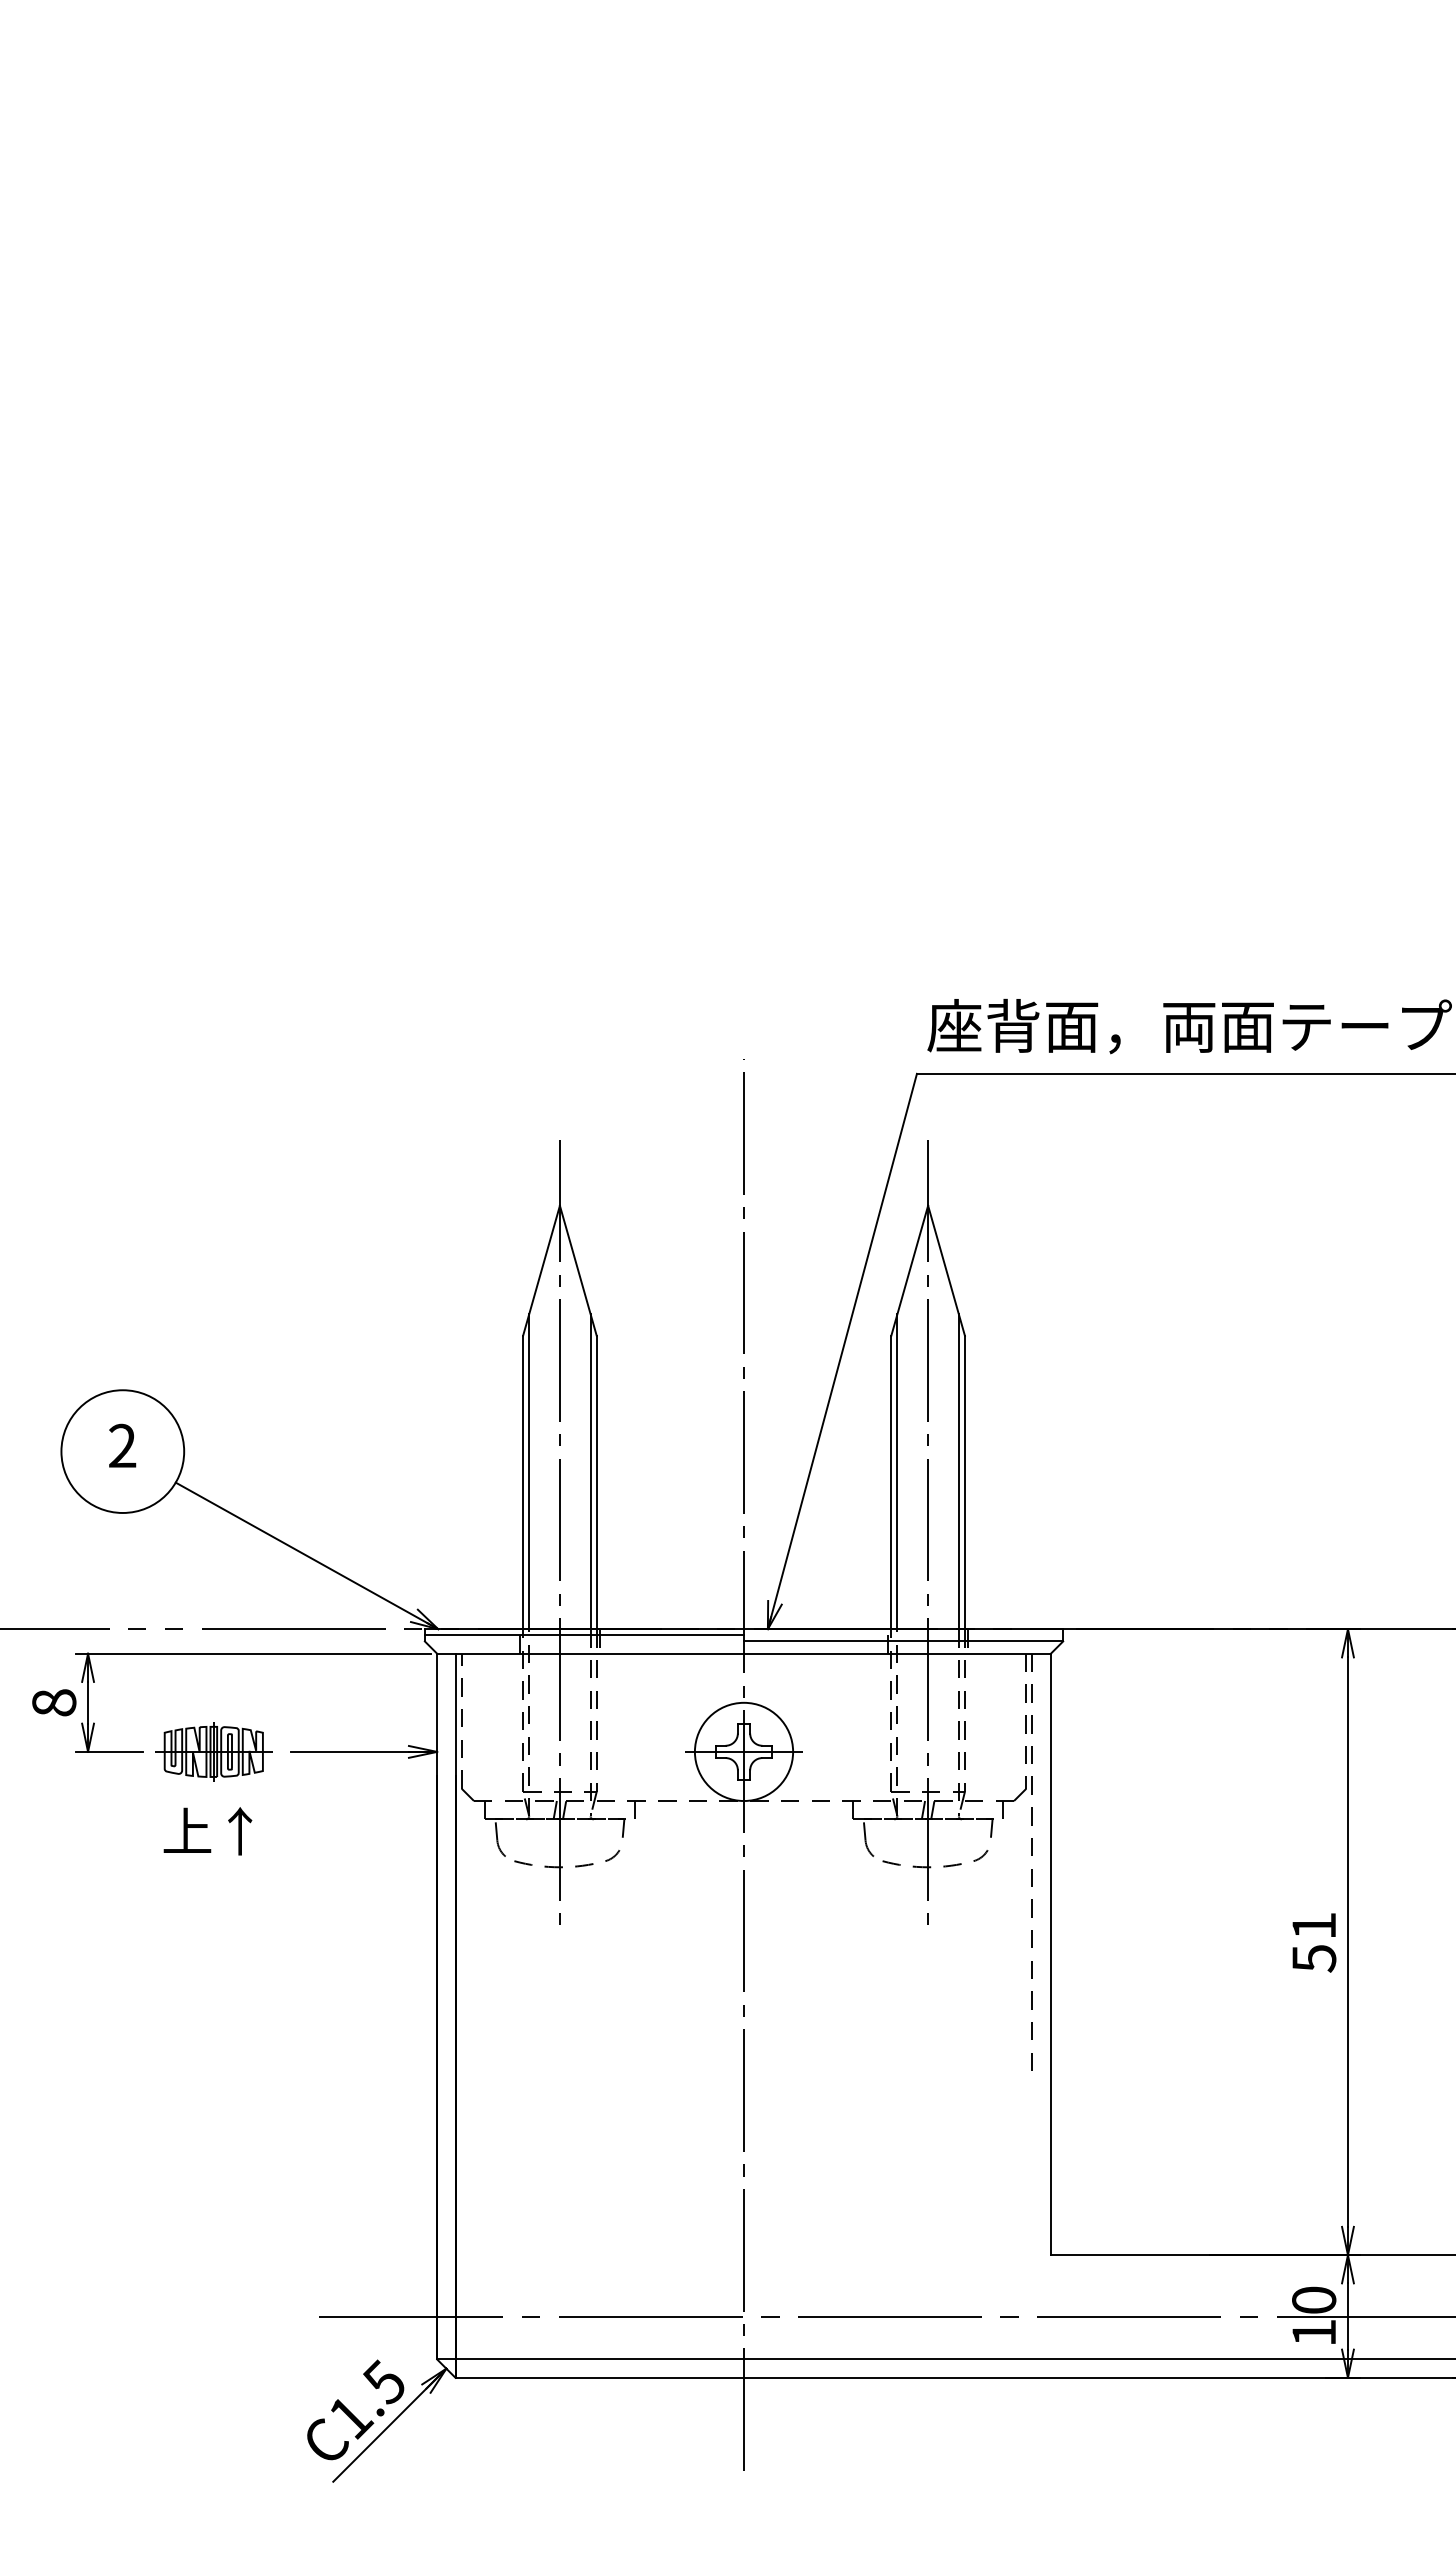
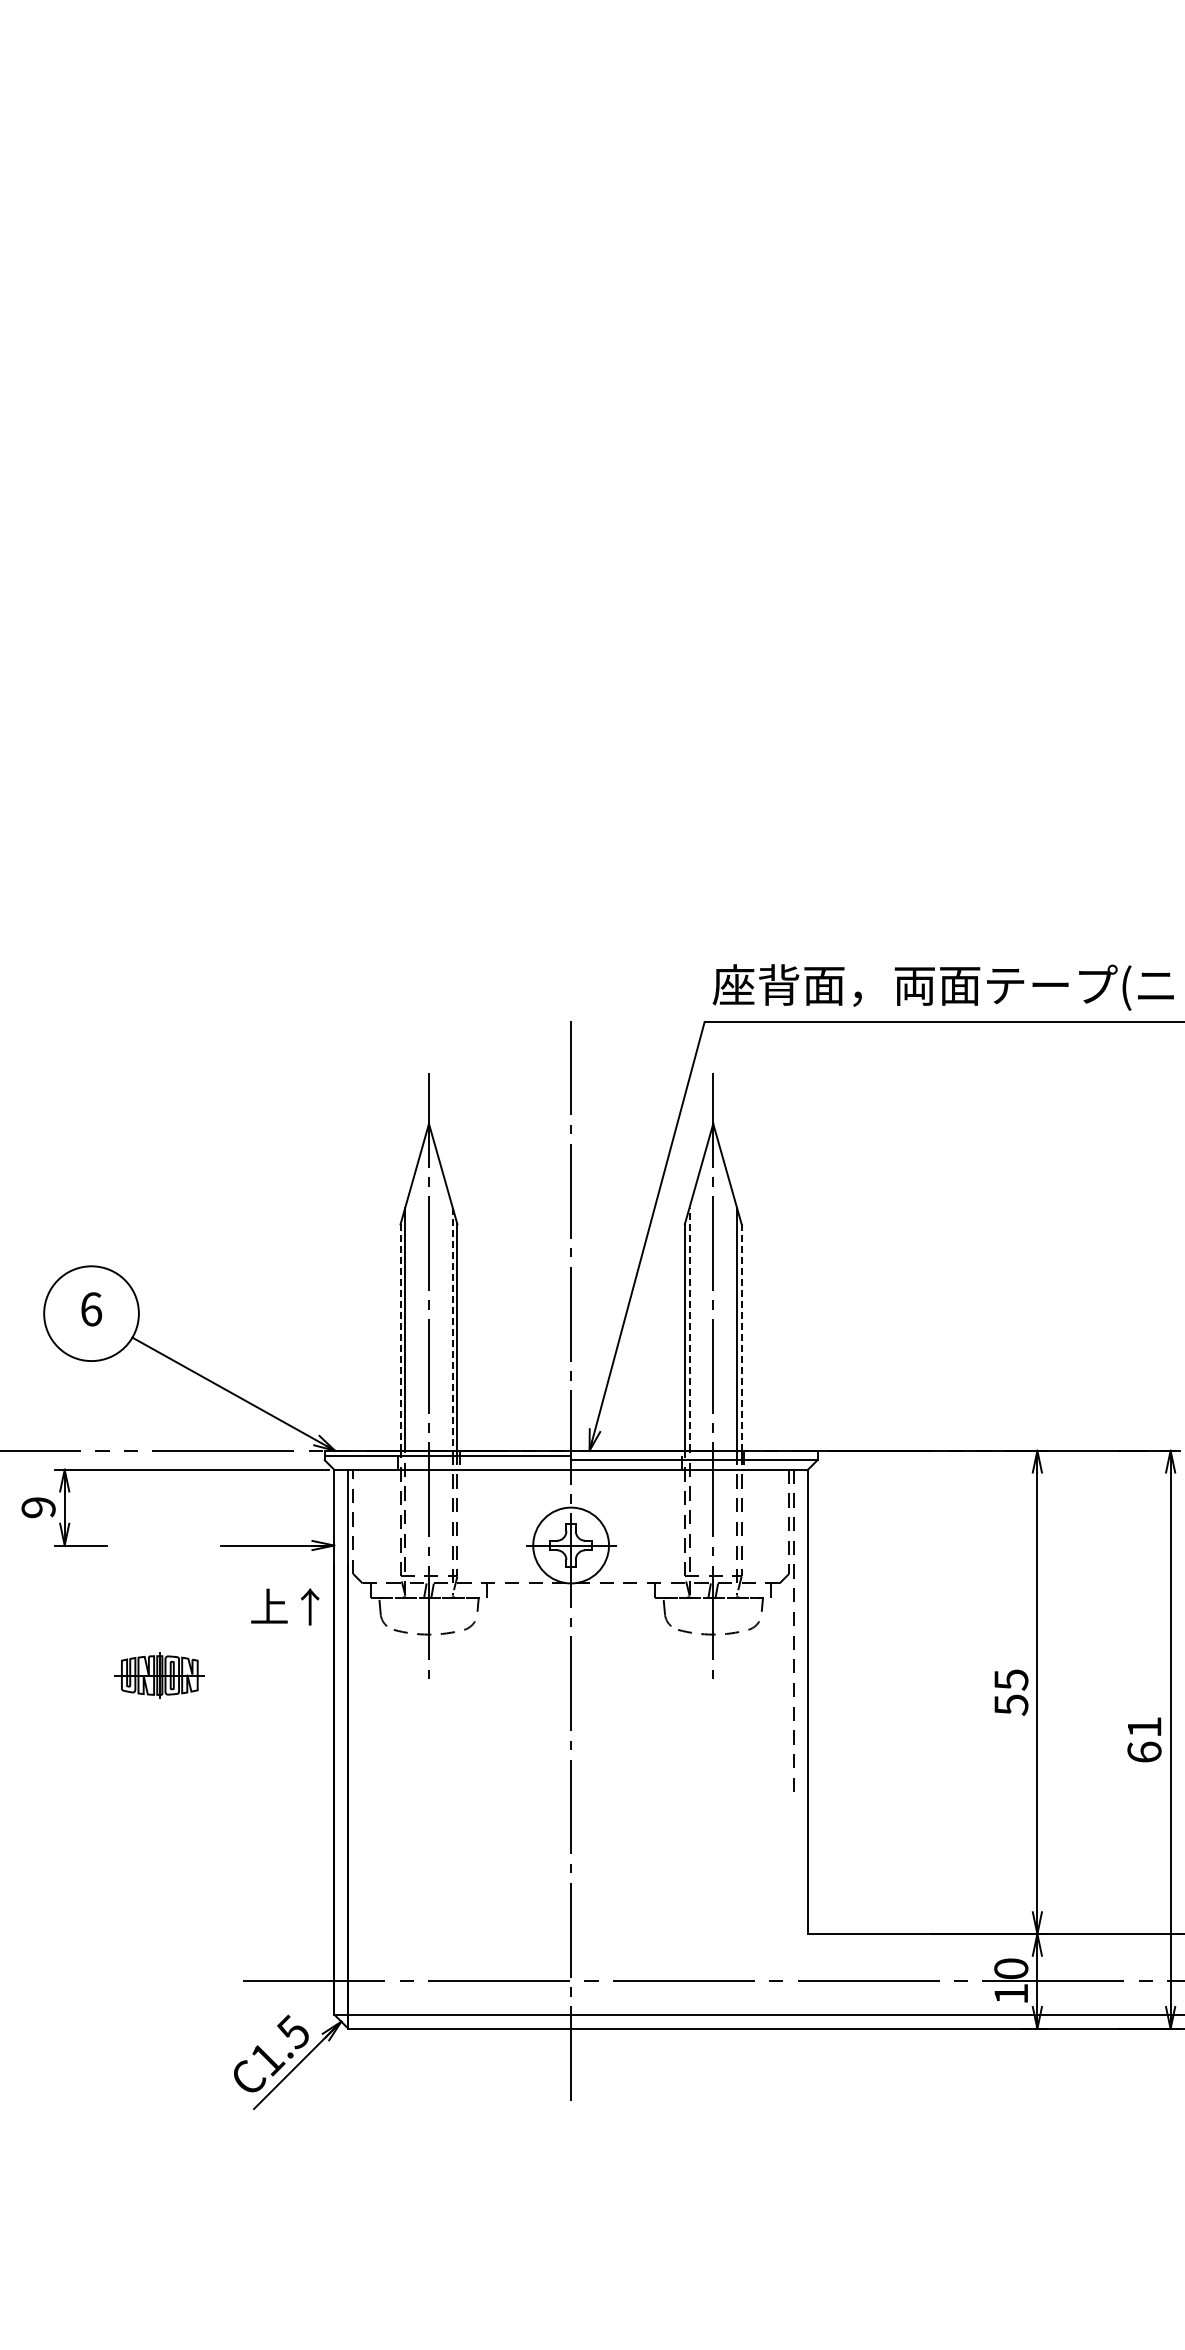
text: (122, 1446) -> (91, 1309), 2 -> 6
line: (590, 1472) -> (452, 1329), solid -> dashed
line: (897, 1472) -> (689, 1329), solid -> dashed
line: (523, 1482) -> (400, 1337), solid -> dashed
line: (964, 1483) -> (741, 1338), solid -> dashed
text: (54, 1702) -> (38, 1507), 8 -> 9
part: (213, 1751) -> (159, 1675), moved
text: (208, 1830) -> (285, 1606), moved
text: (1314, 1925) -> (1011, 1679), 51 -> 55

